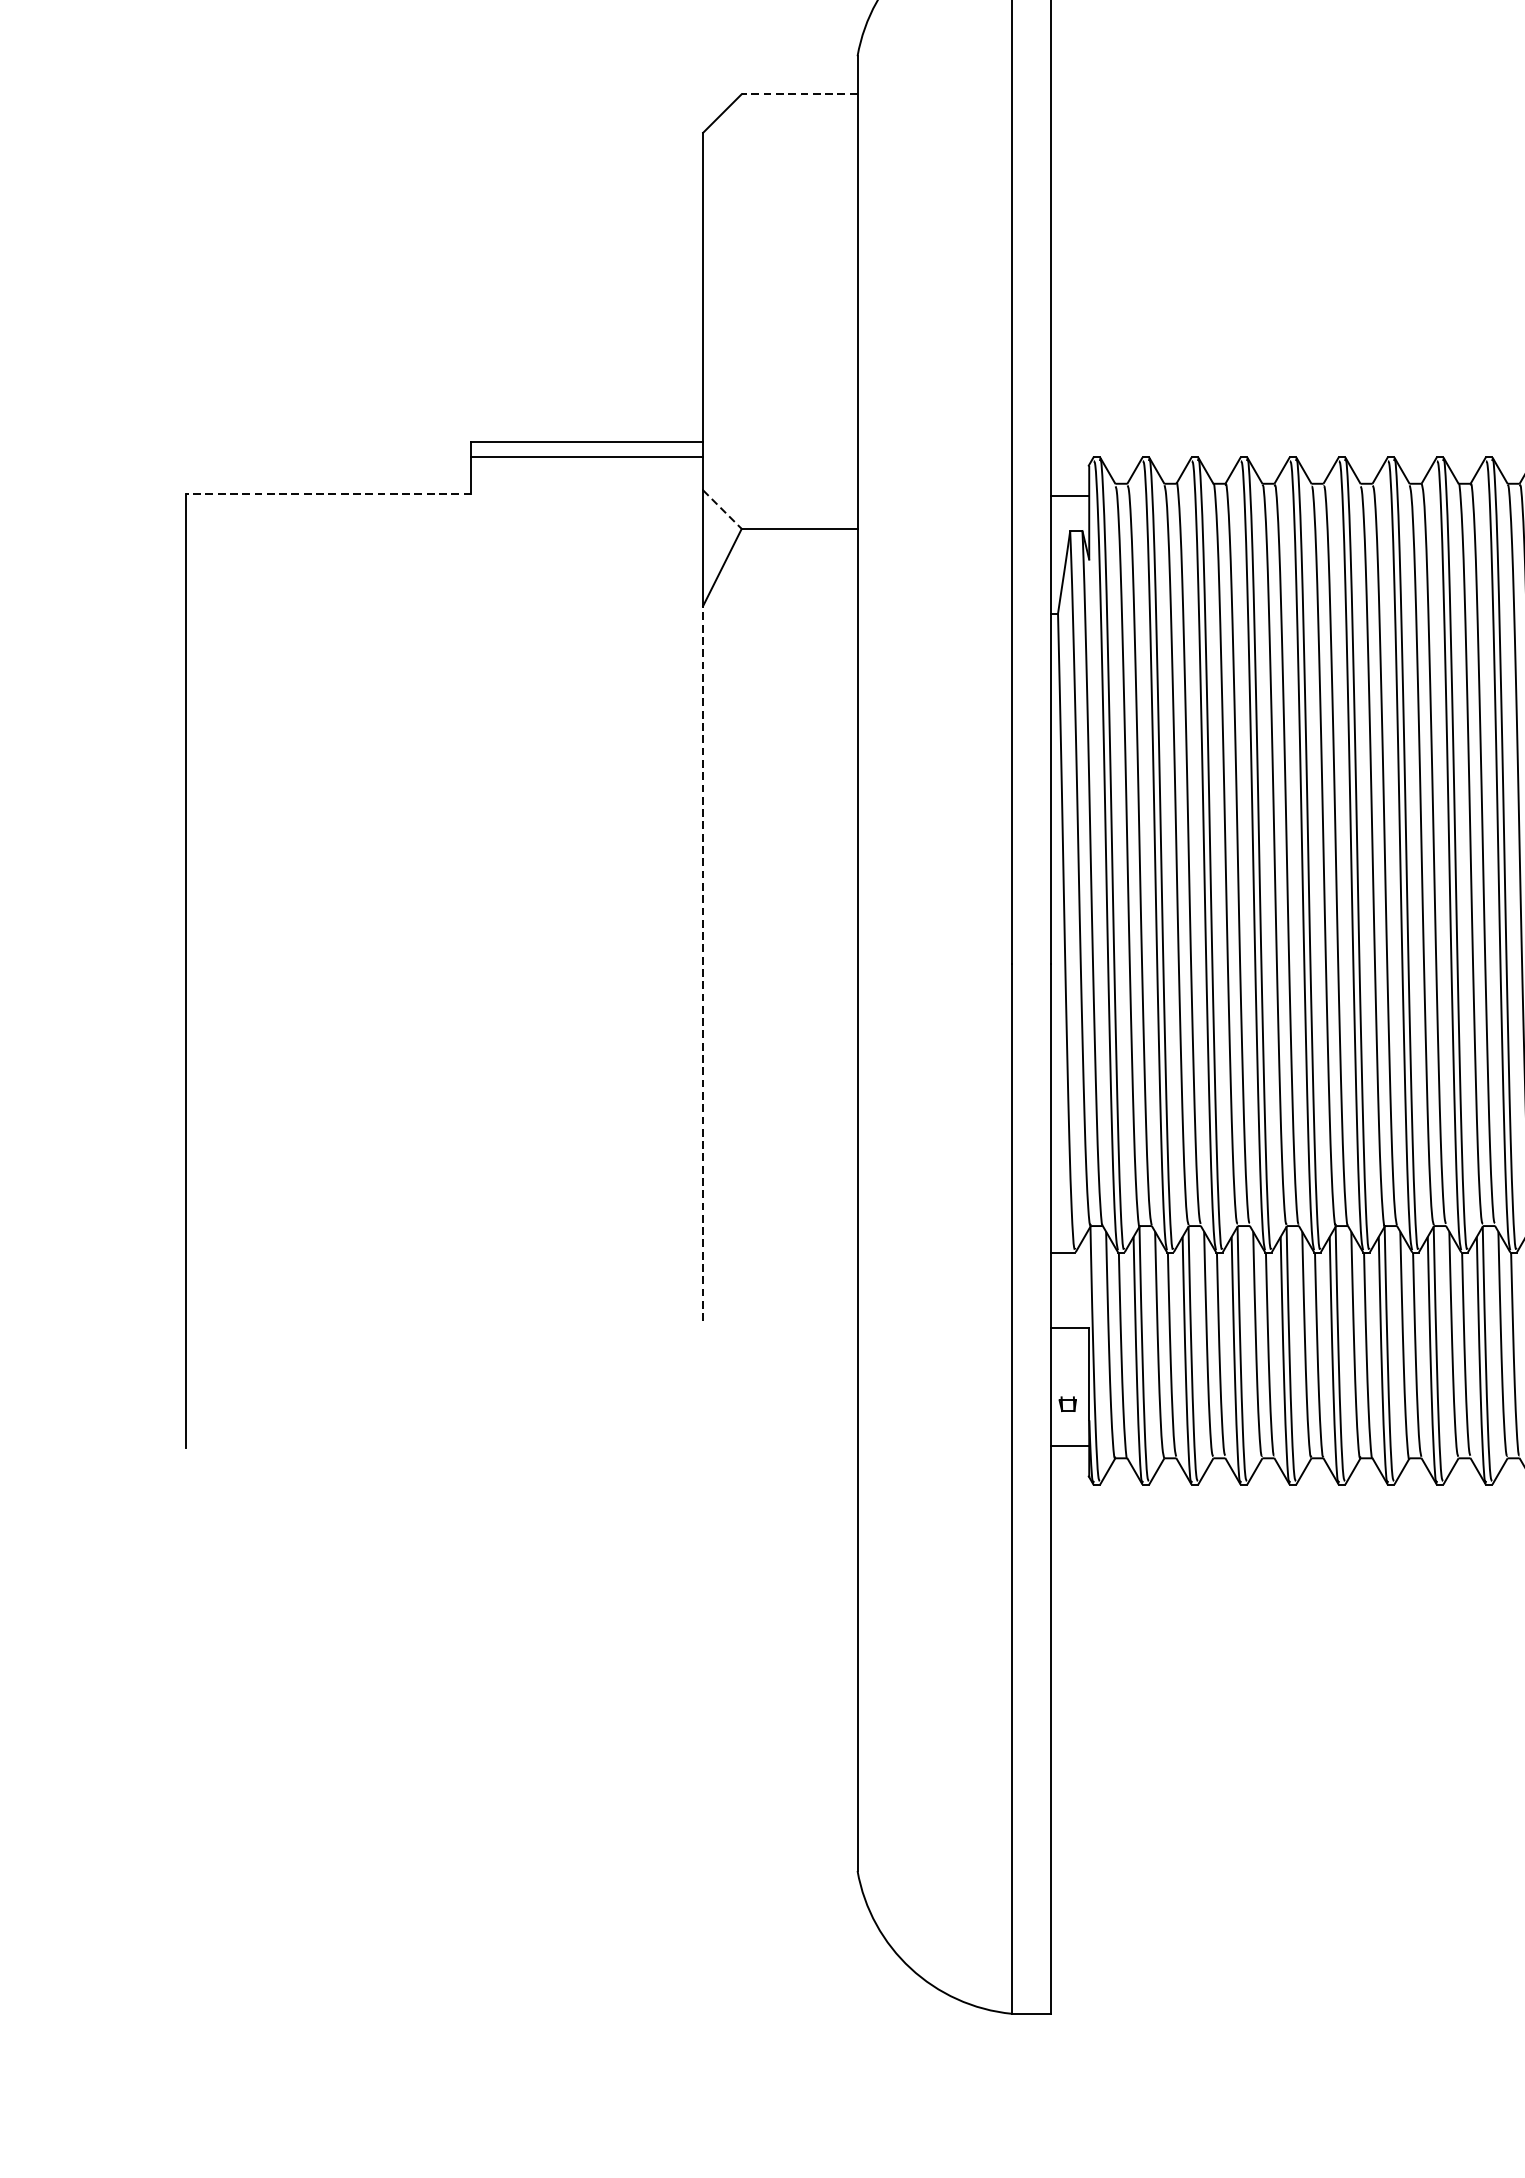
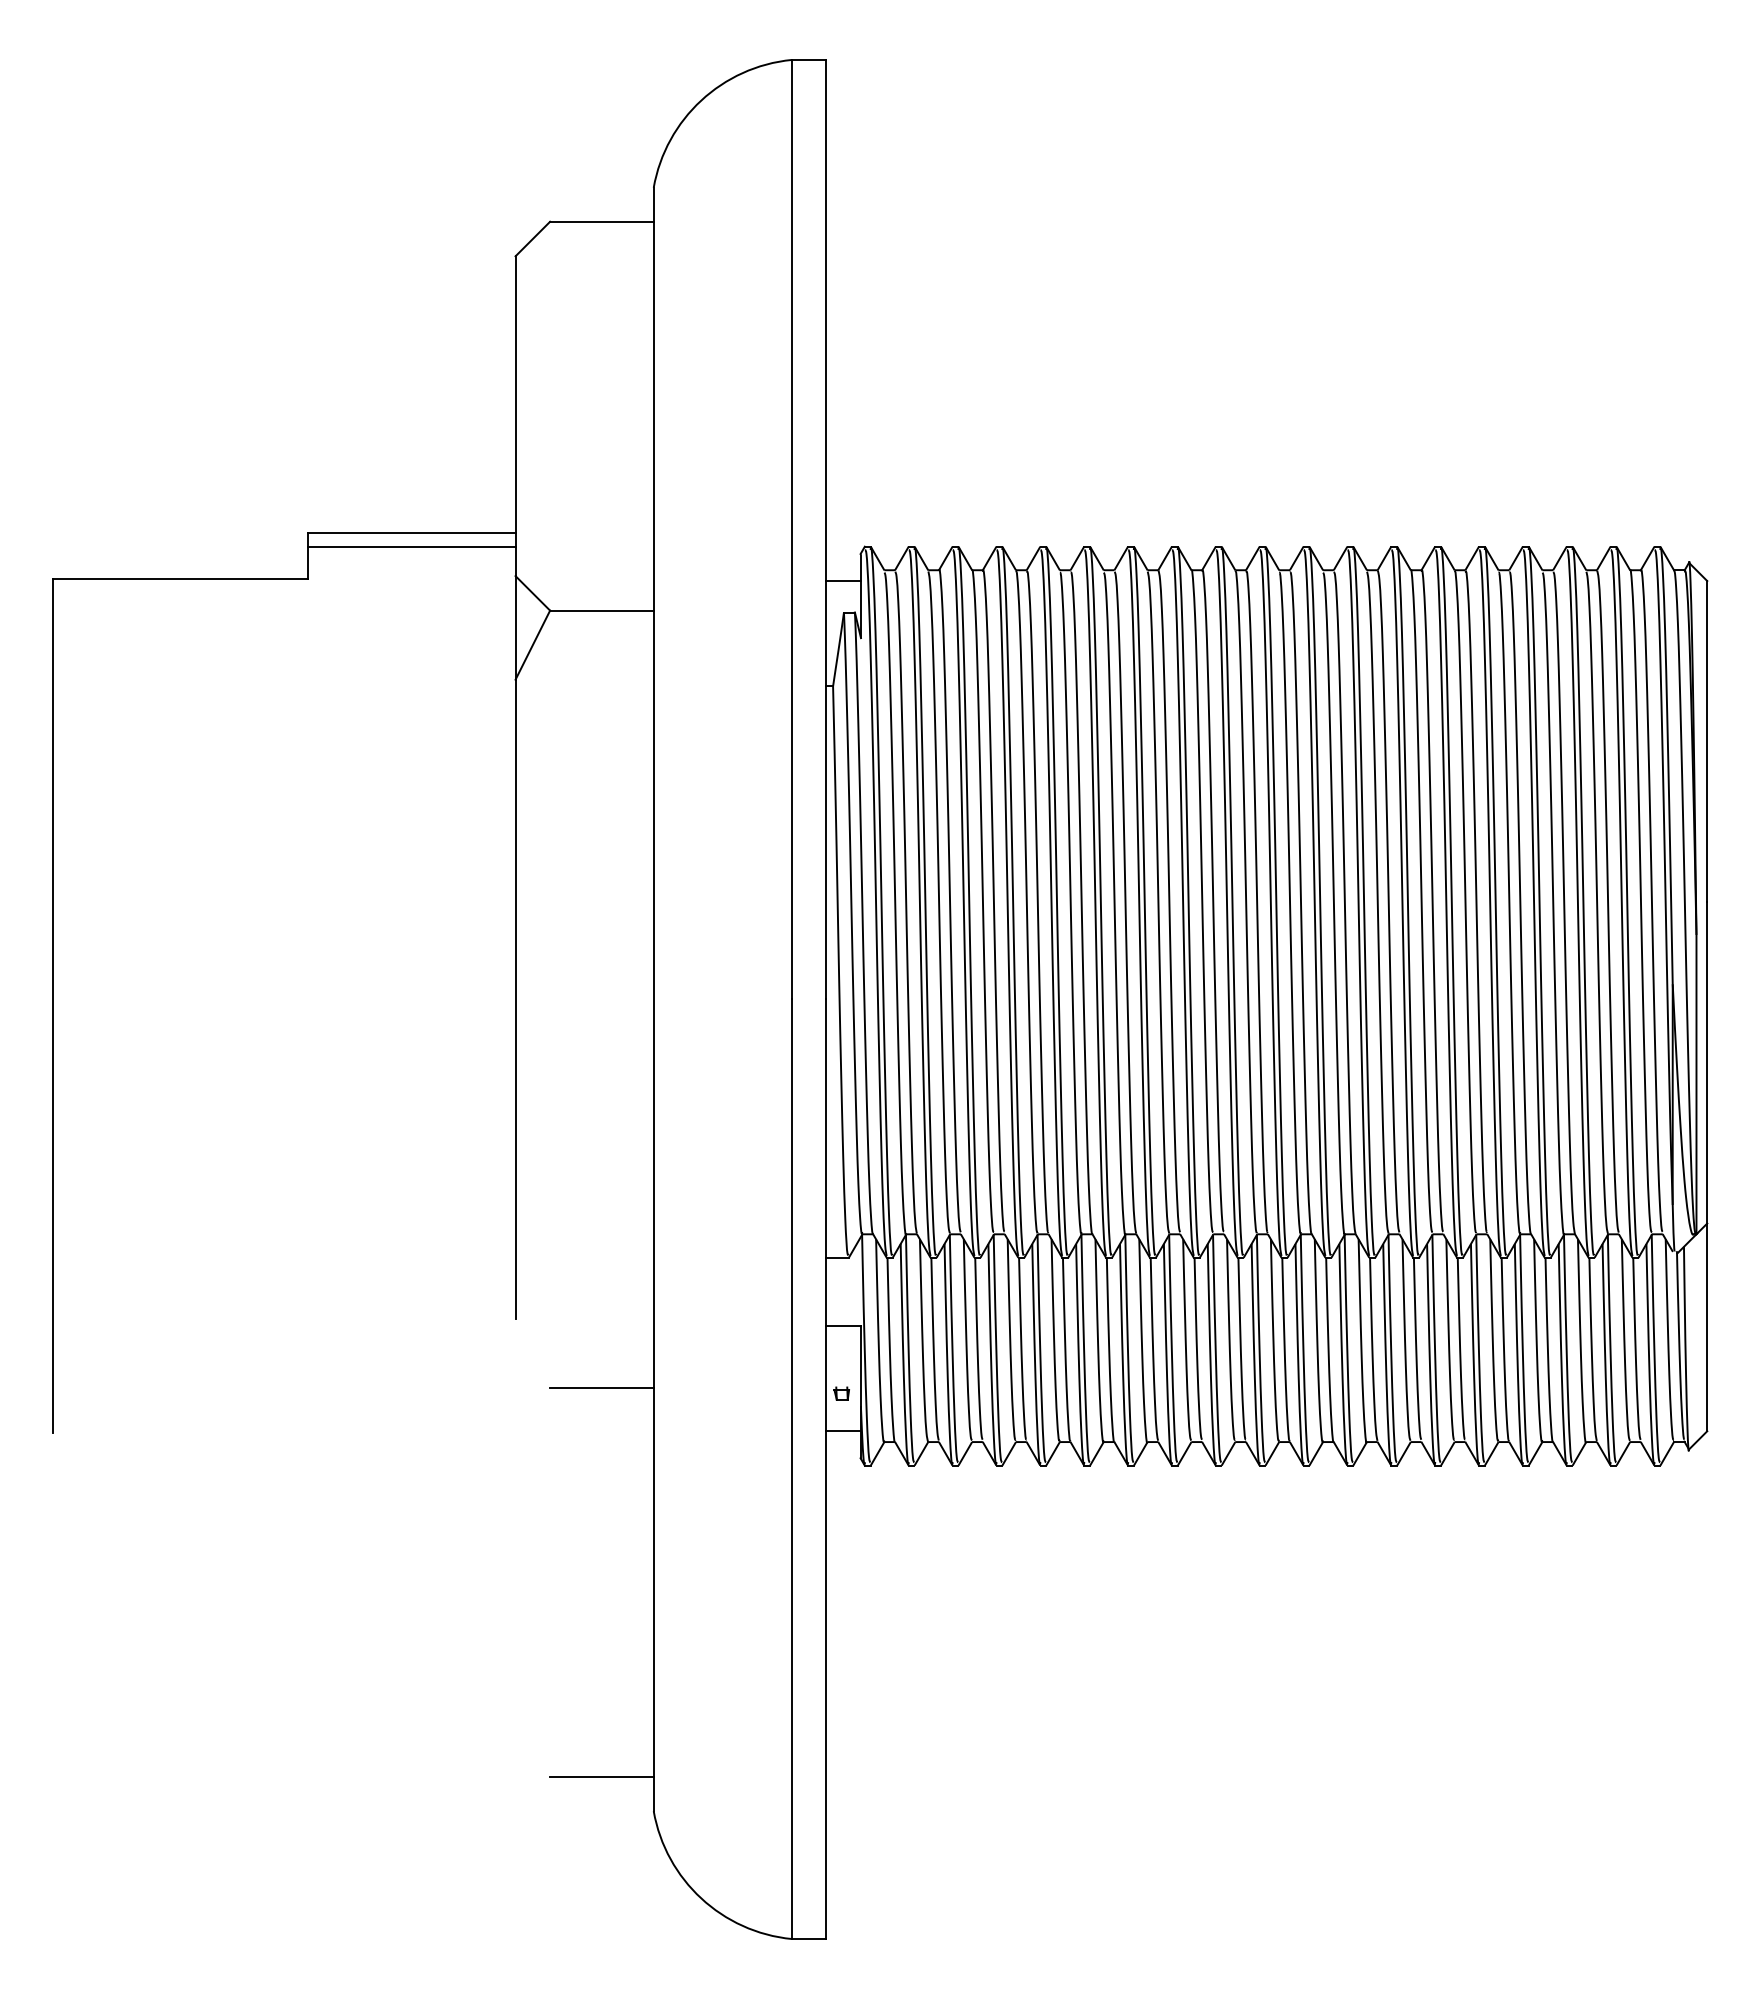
line: (799, 93) -> (601, 221), dashed -> solid
line: (328, 494) -> (180, 579), dashed -> solid
line: (723, 509) -> (533, 593), dashed -> solid
line: (703, 963) -> (515, 999), dashed -> solid
line: (799, 1398) -> (601, 1388), added
line: (799, 1833) -> (601, 1777), added

